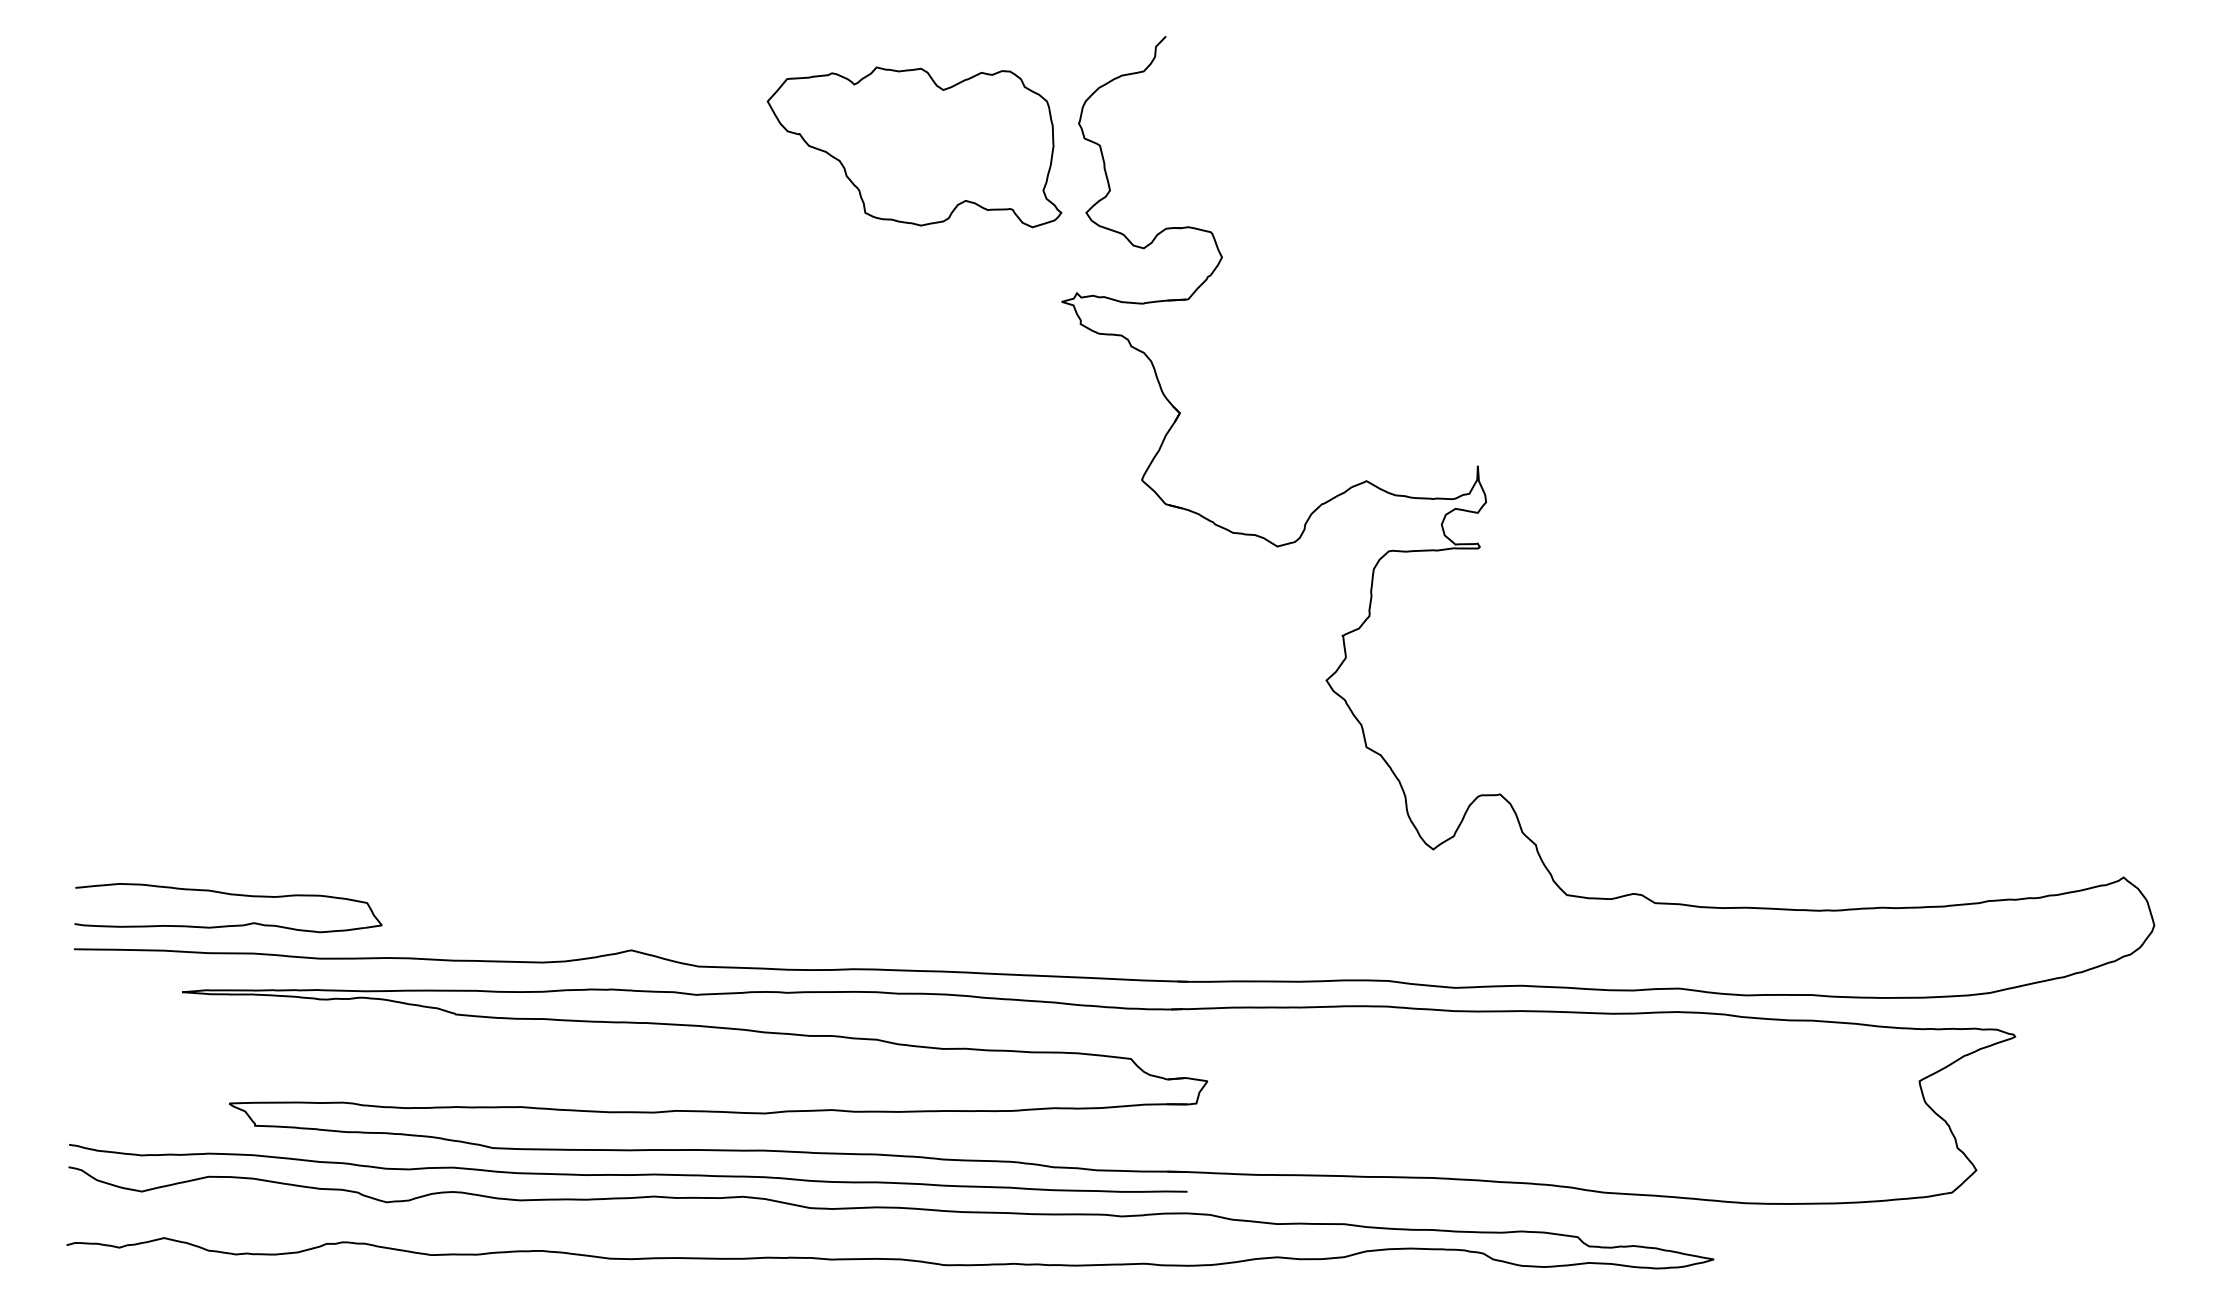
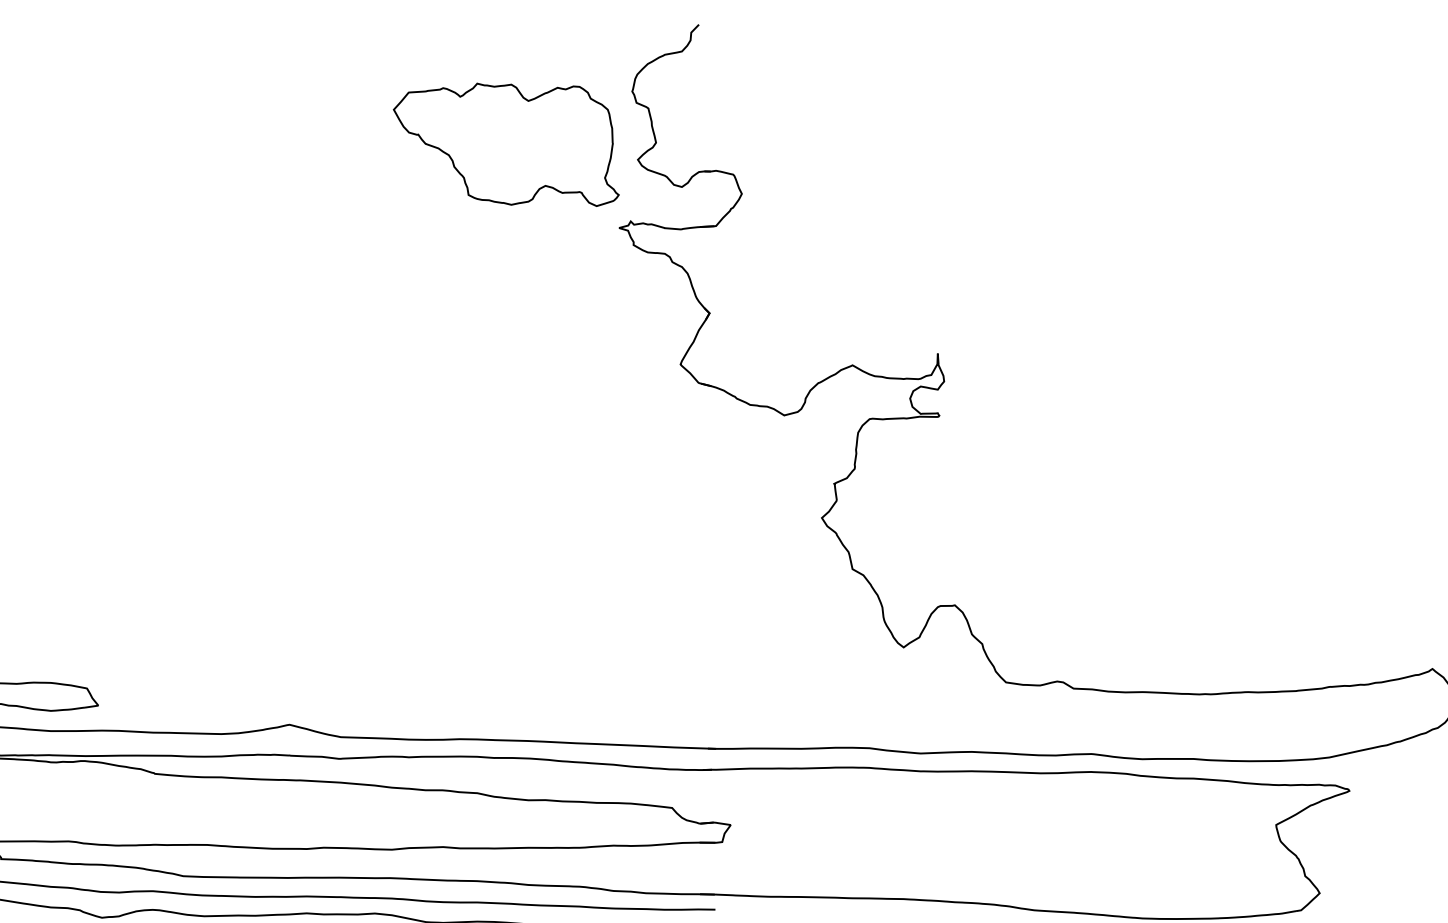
part: (914, 147) -> (506, 145), moved

